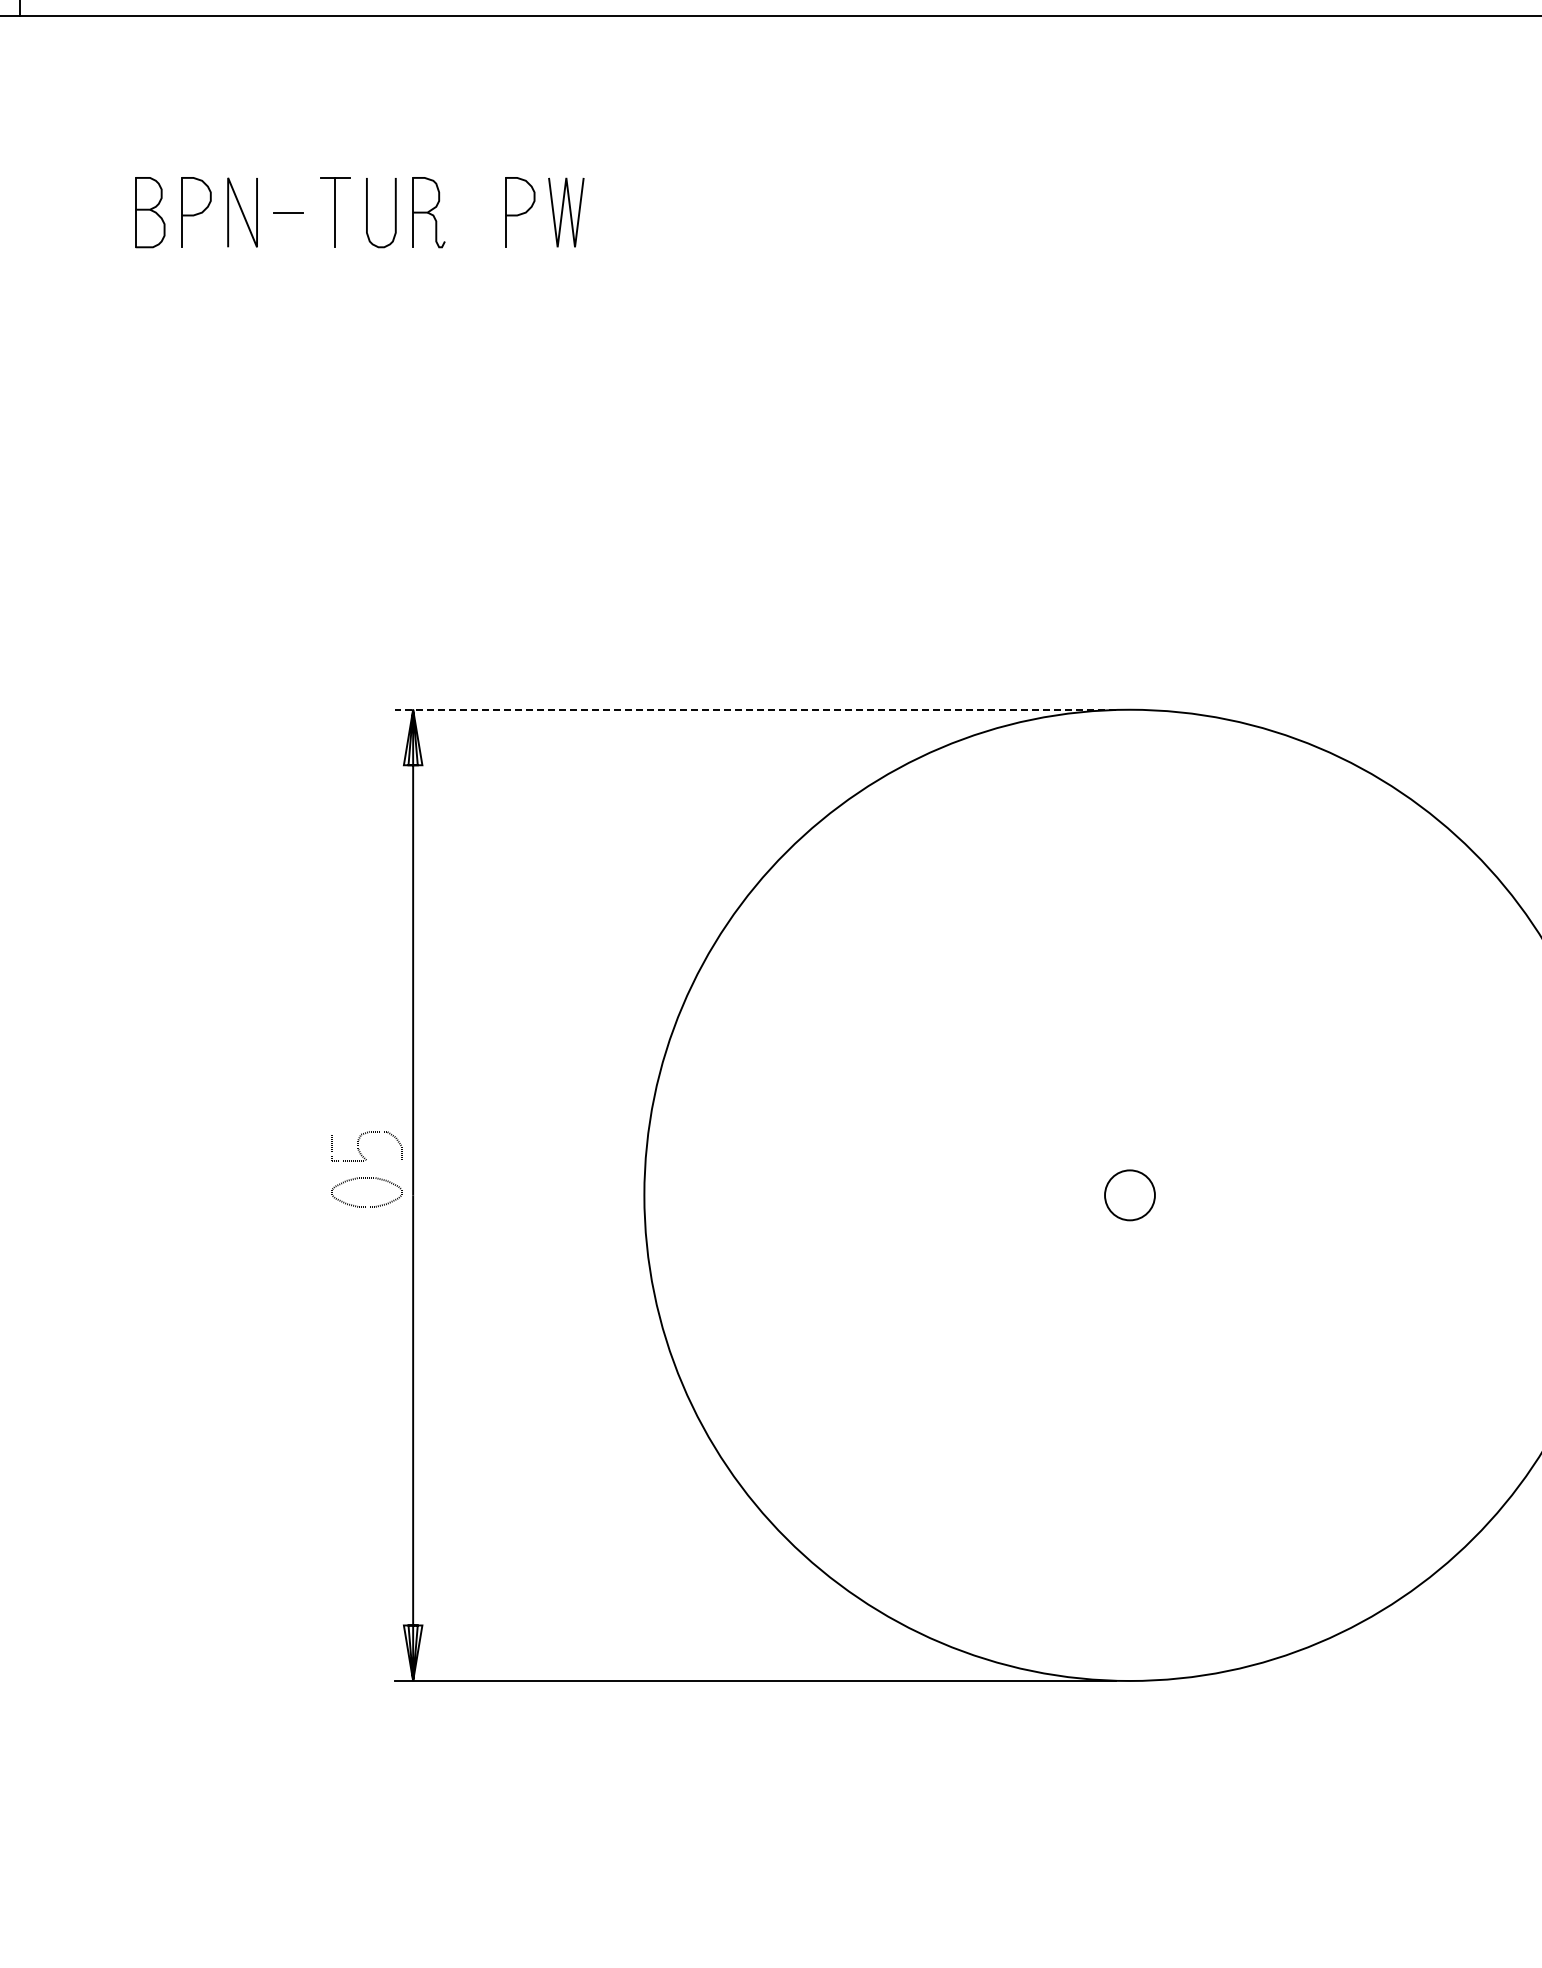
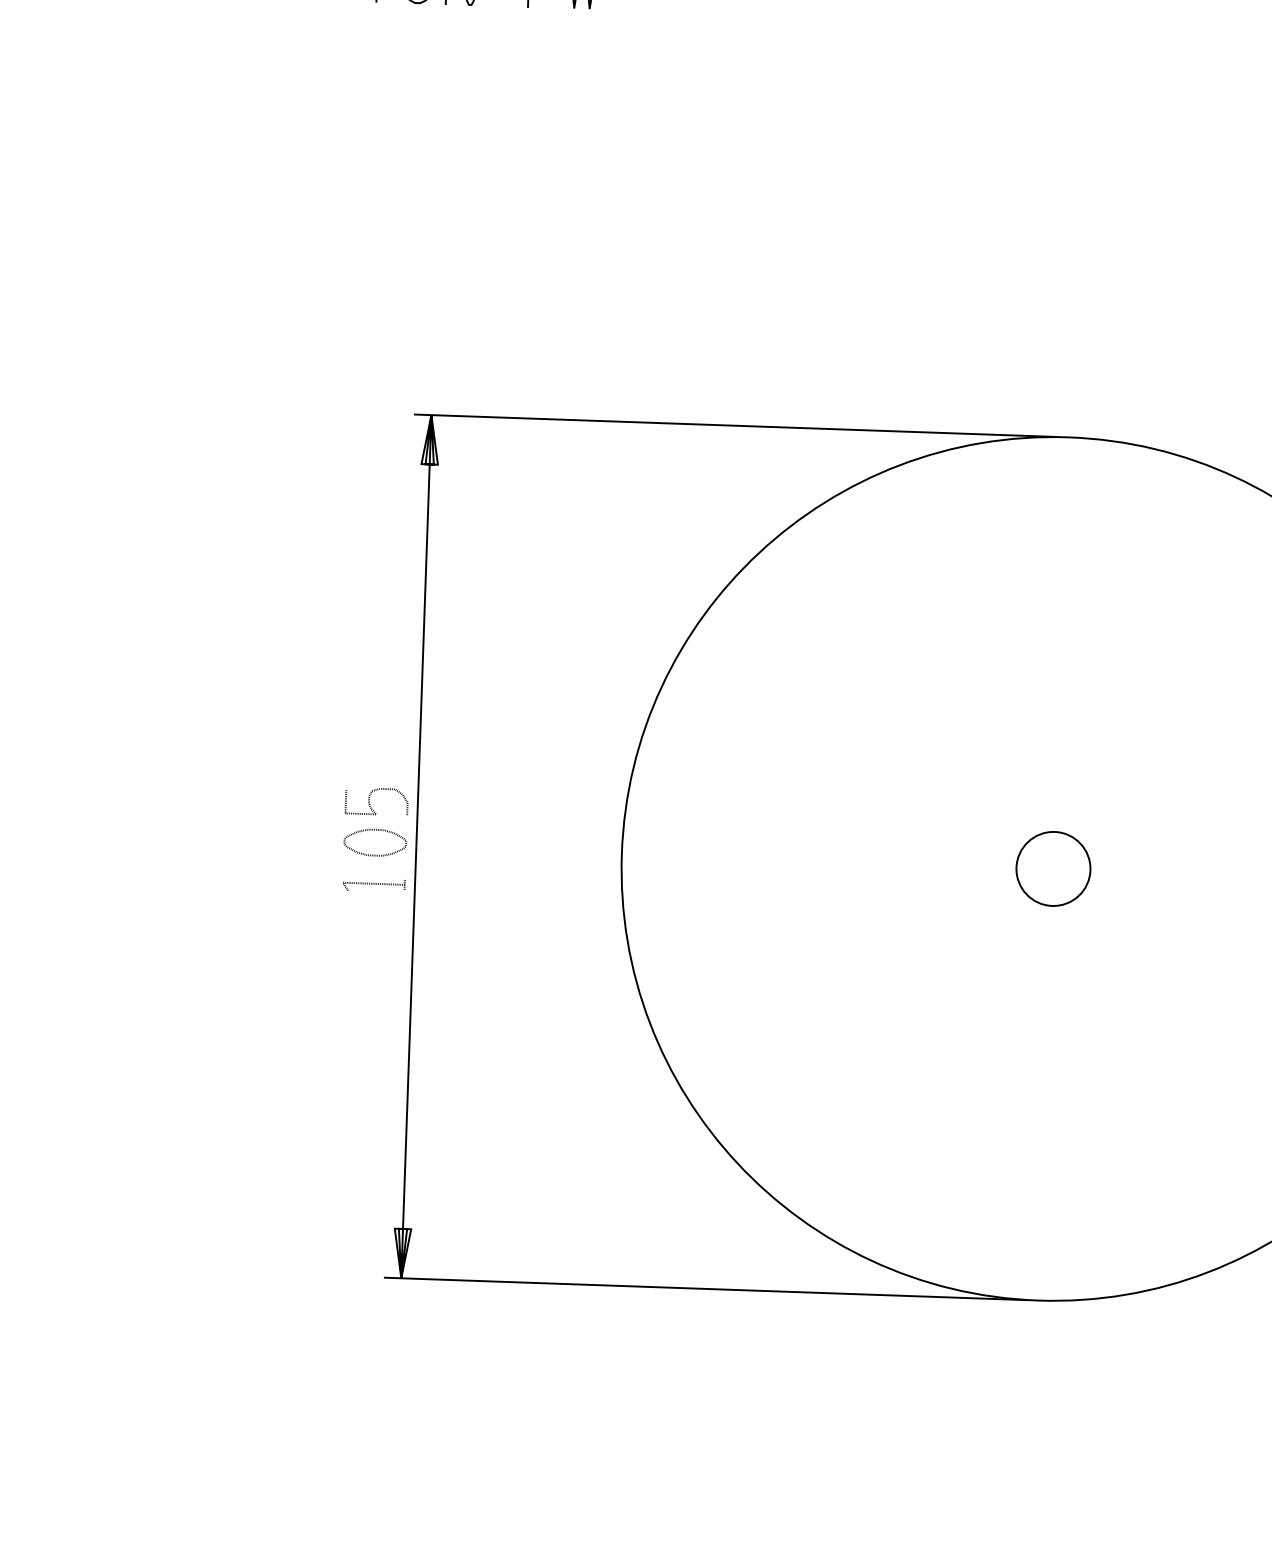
line: (755, 709) -> (735, 425), dashed -> solid
circle: (1129, 1195) -> (1053, 869), size x1.67
part: (367, 1240) -> (374, 885), added

